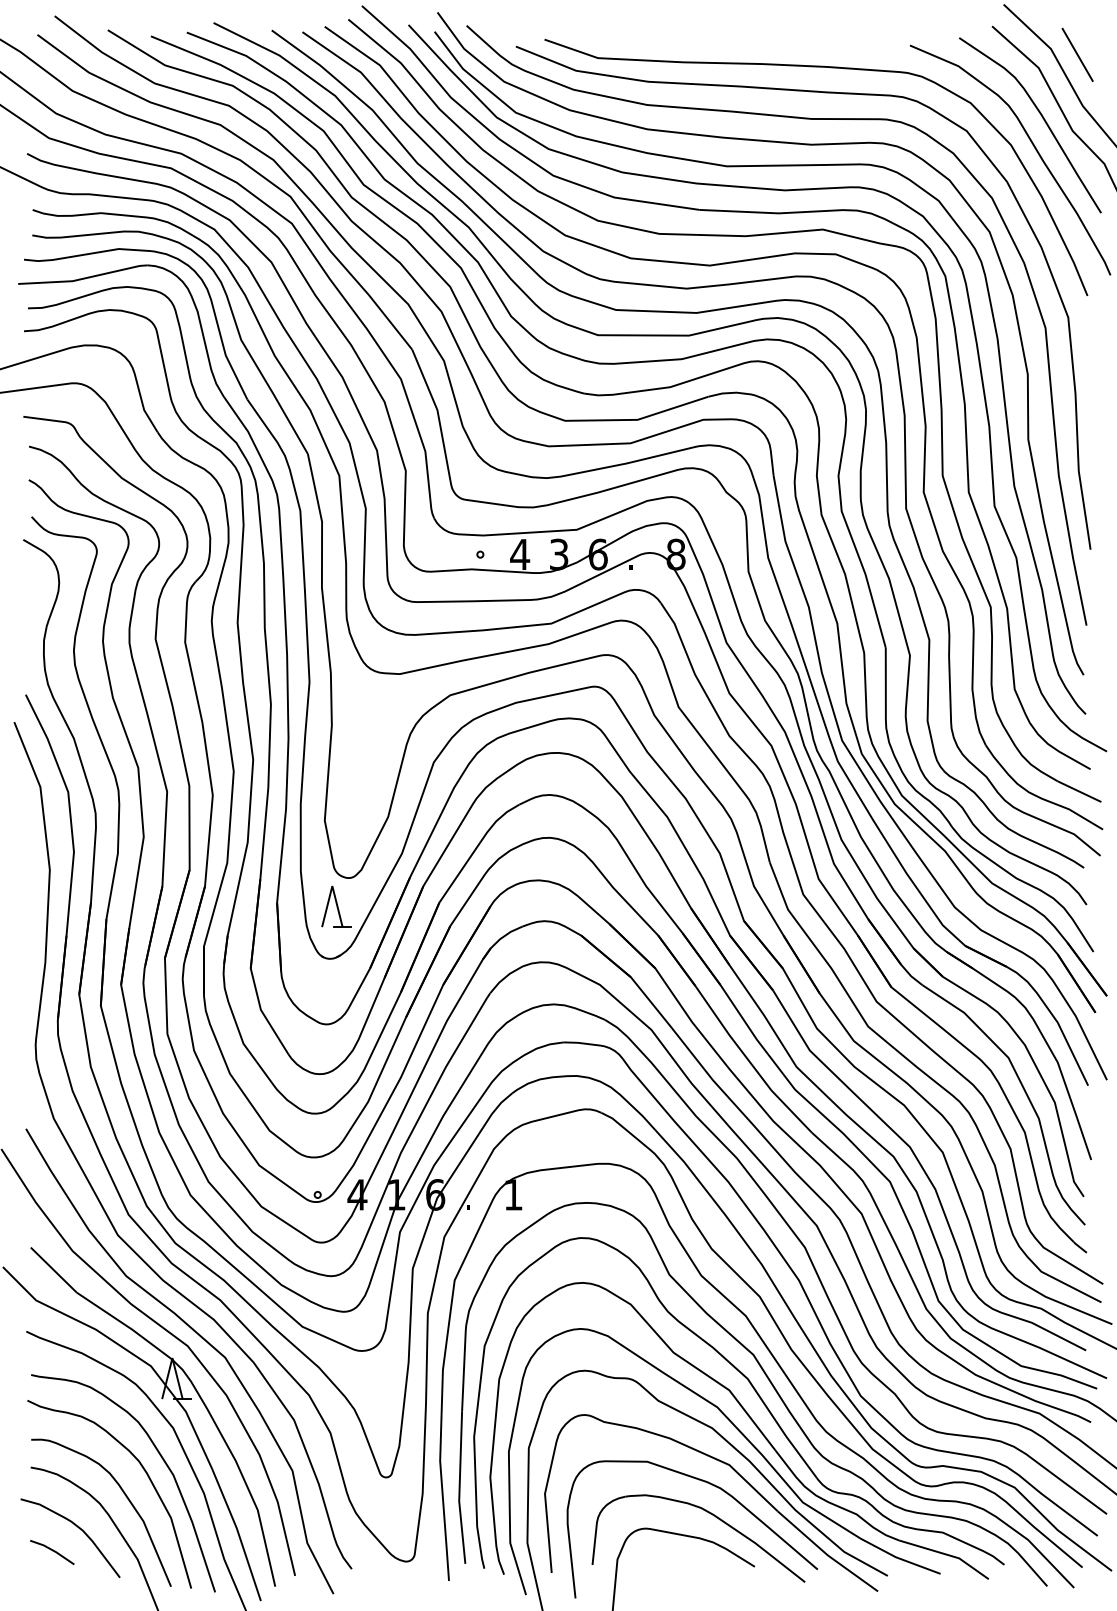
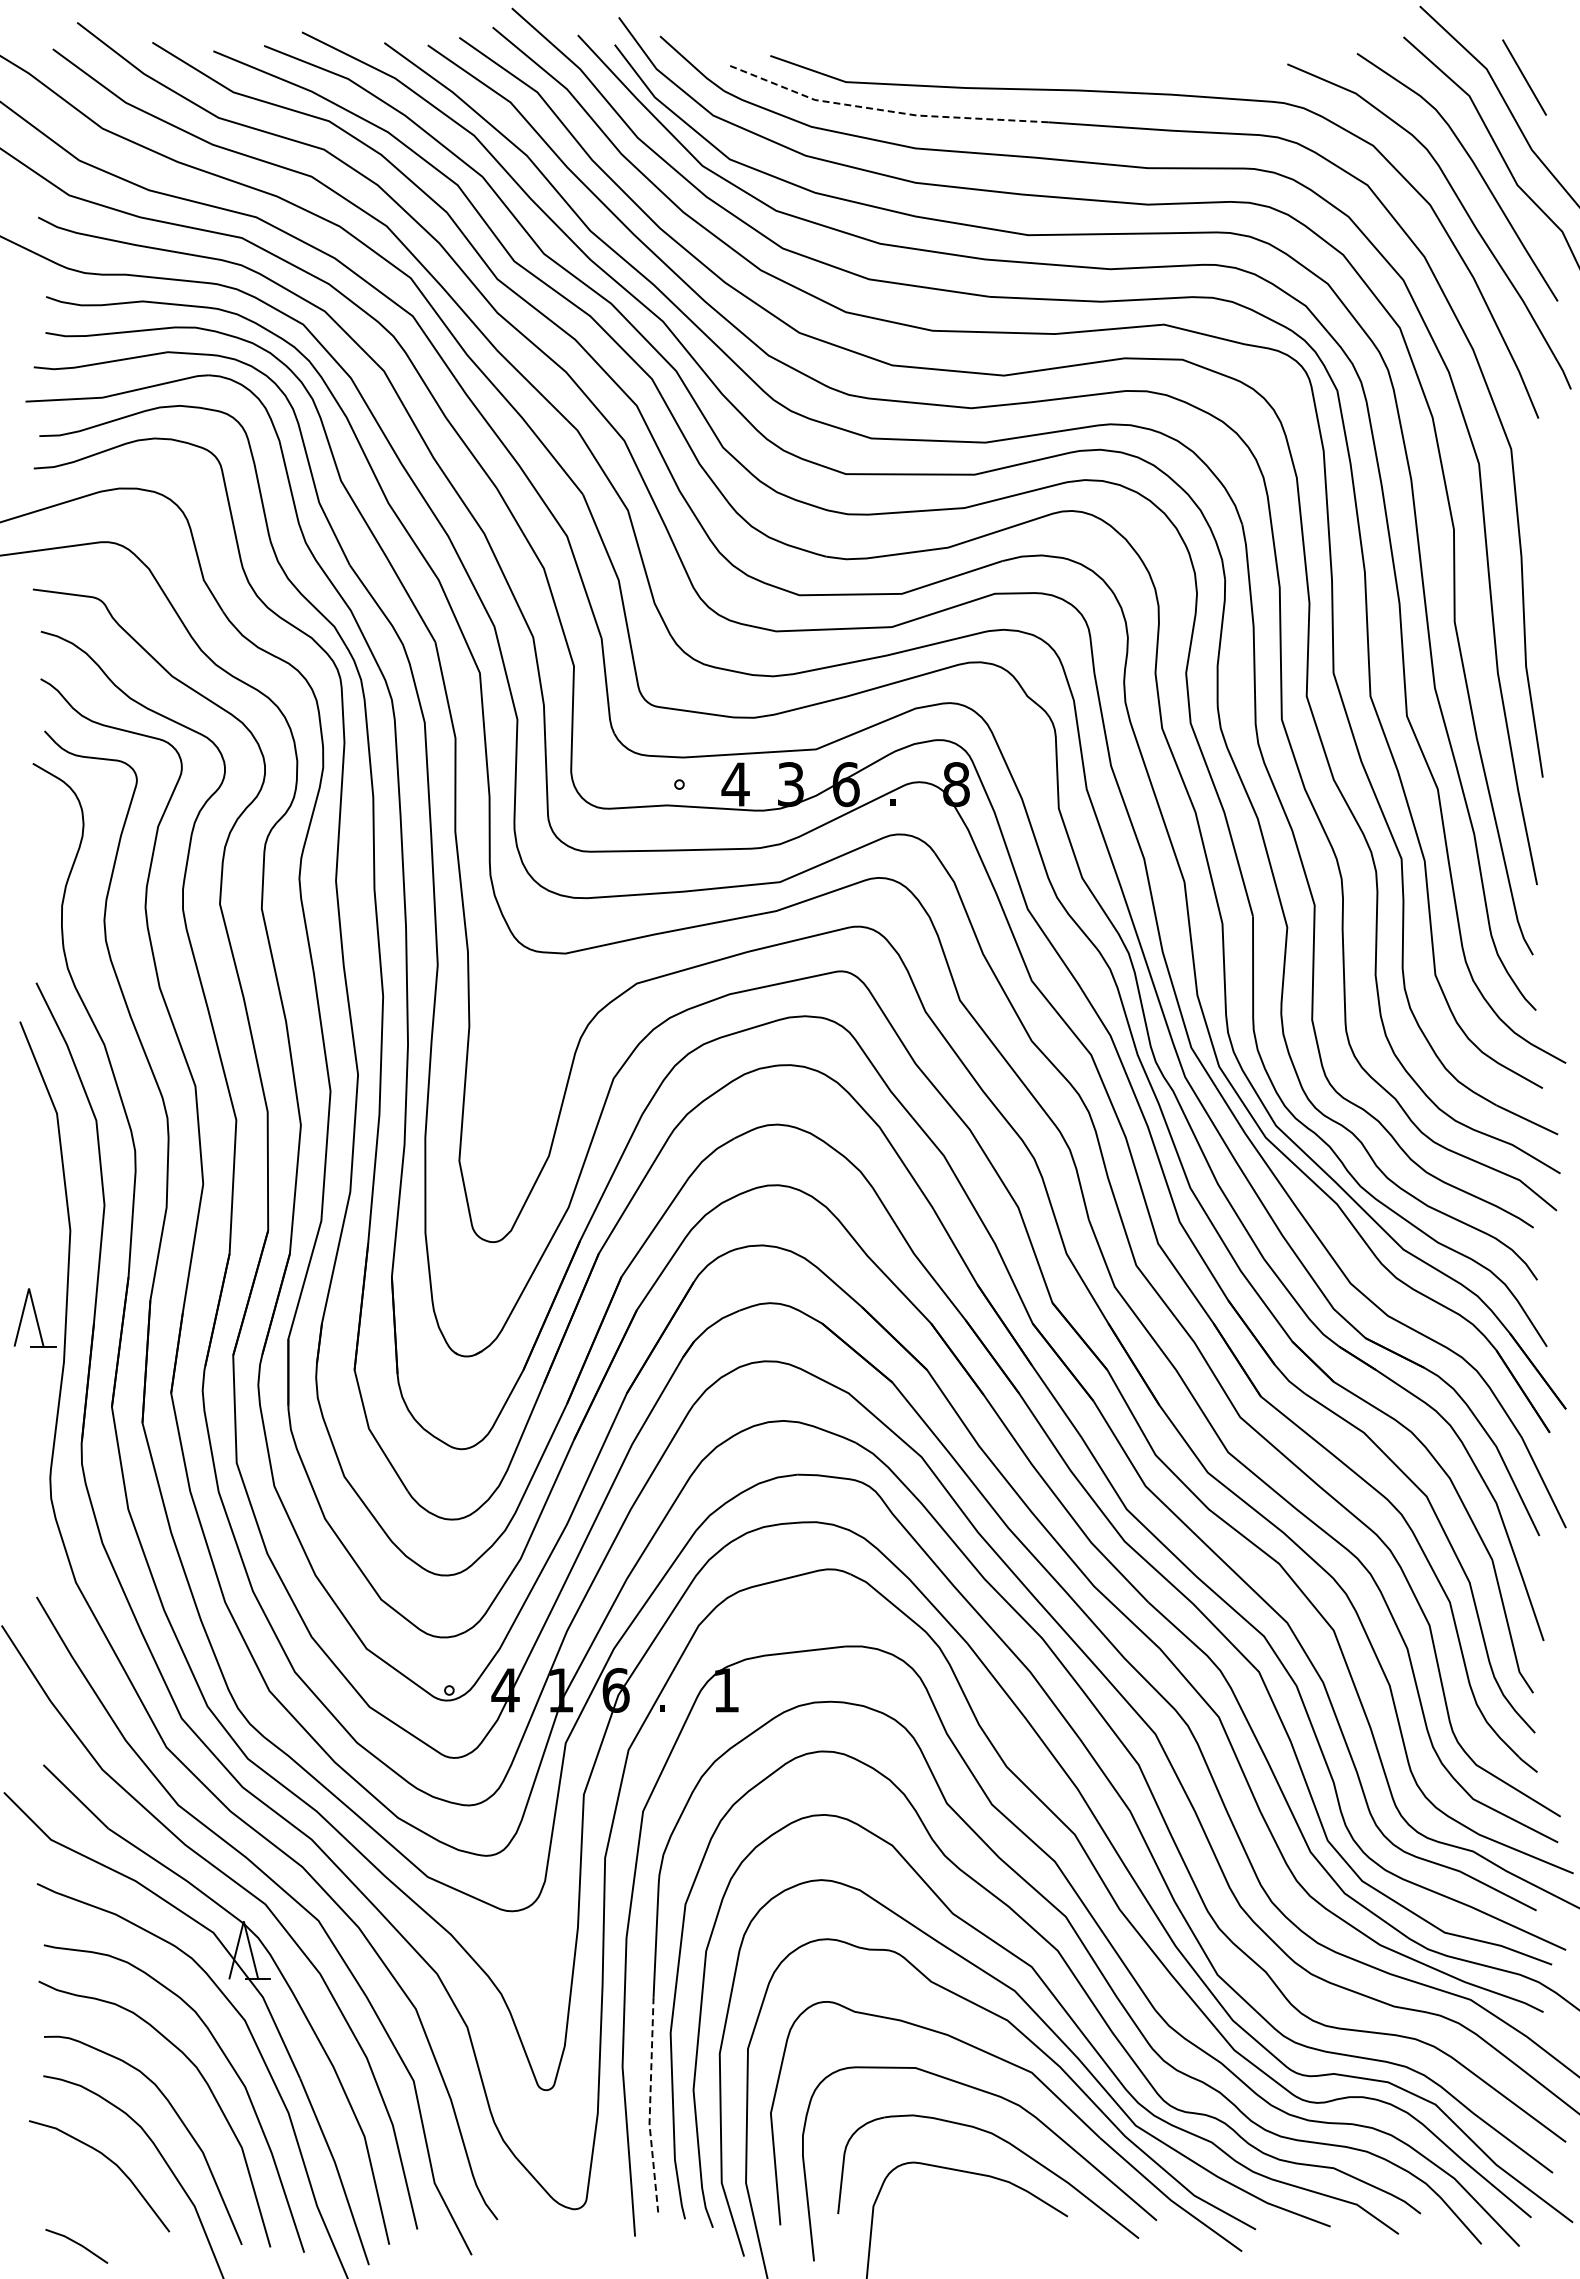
line: (625, 78) -> (885, 110), solid -> dashed
part: (336, 906) -> (34, 1317), moved
line: (459, 1488) -> (650, 2106), solid -> dashed
line: (52, 1551) -> (77, 2244), moved

